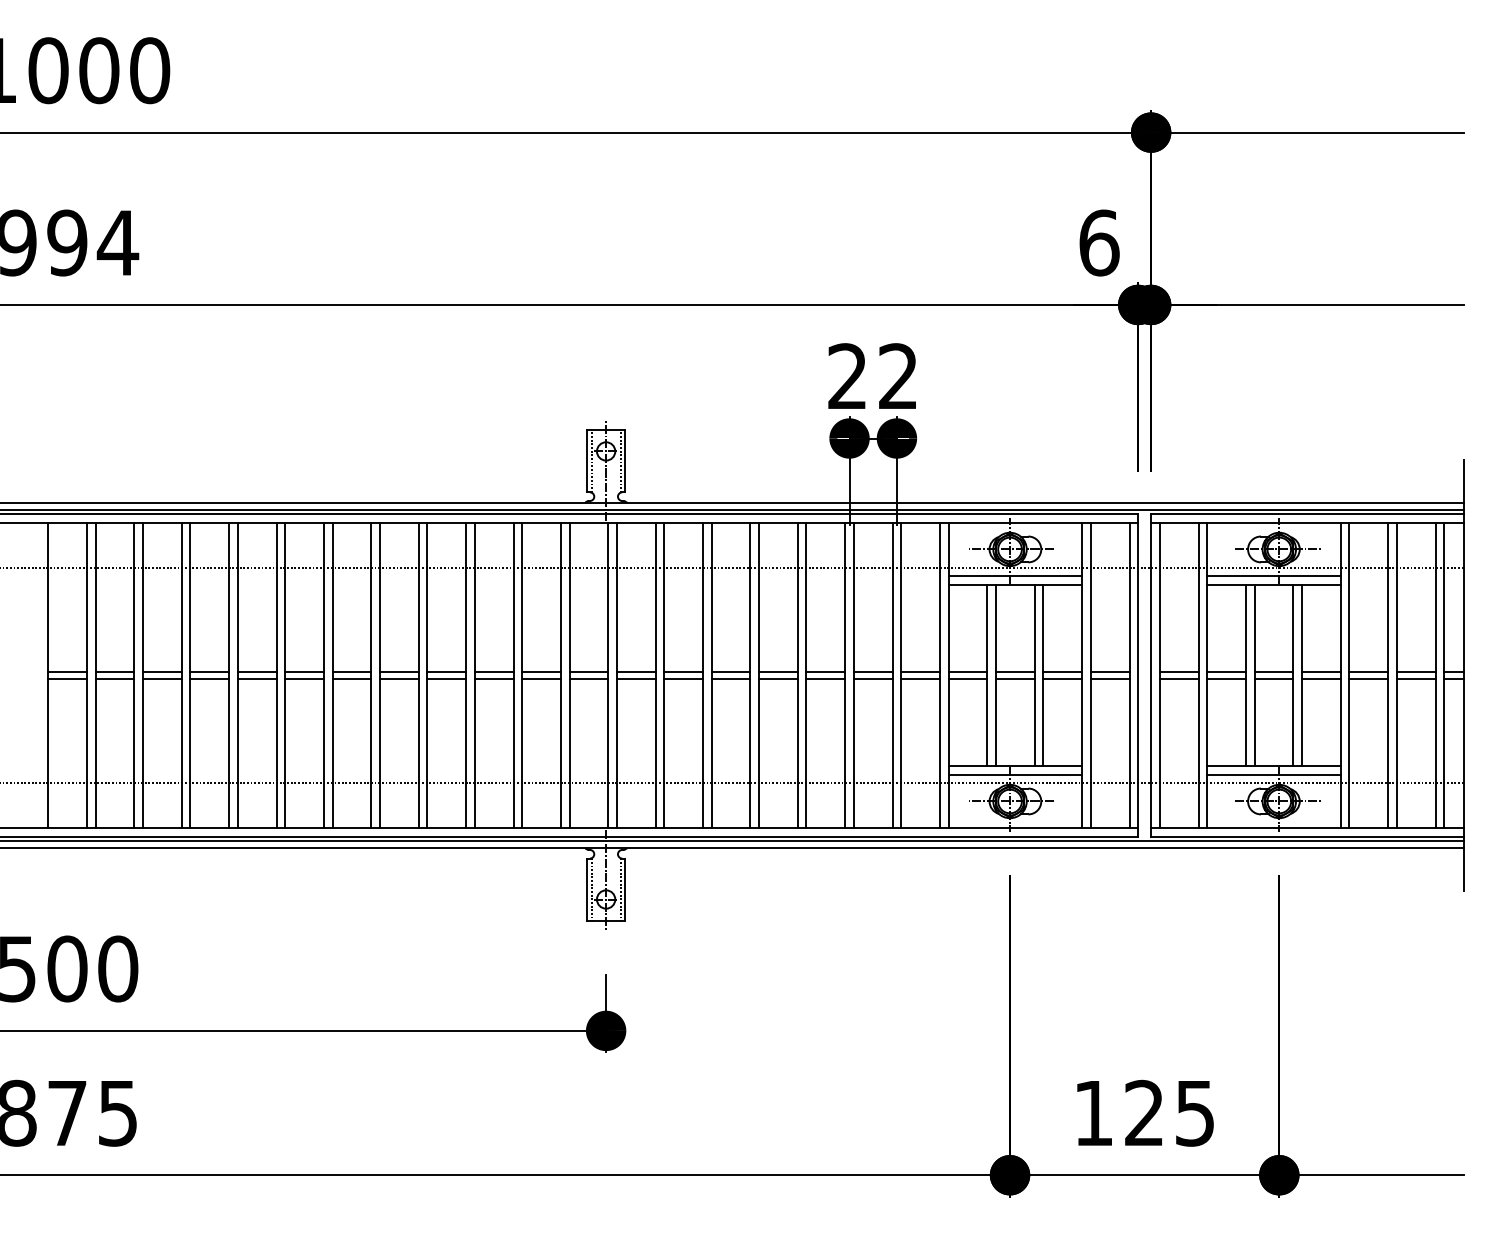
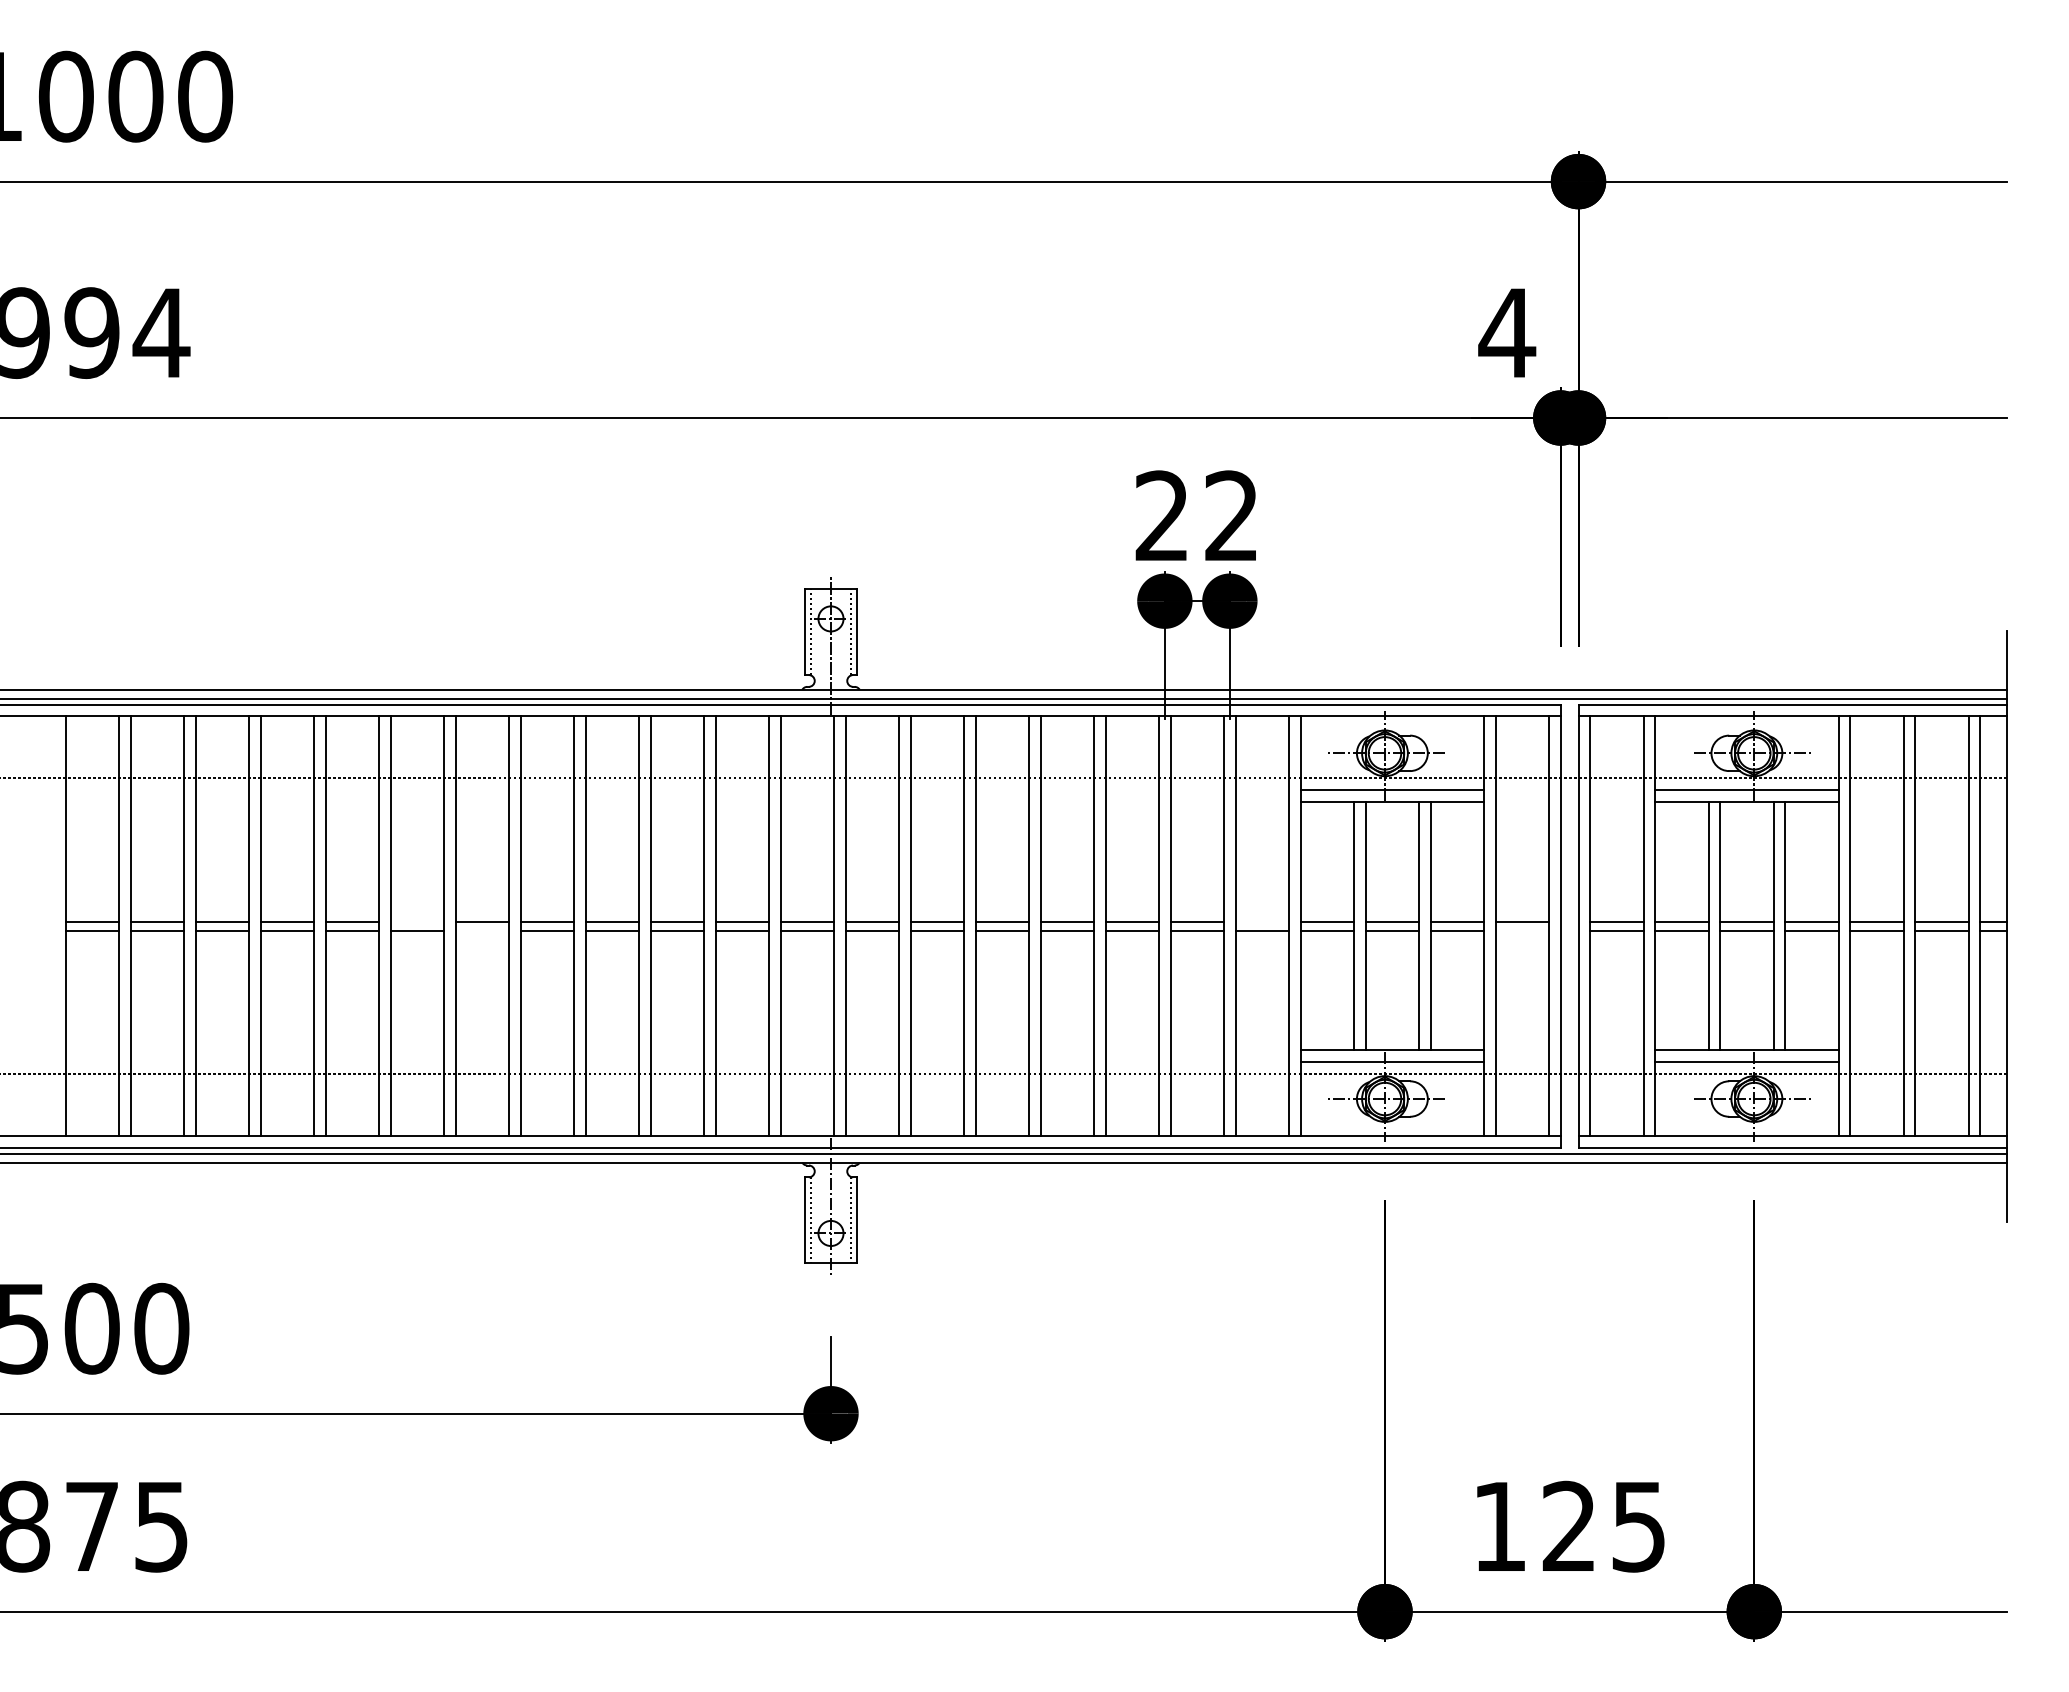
text: (1099, 242) -> (1507, 332), 6 -> 4
line: (303, 672) -> (416, 921), removed
line: (920, 672) -> (1261, 921), removed
line: (351, 678) -> (481, 930), removed
line: (1109, 678) -> (1521, 930), removed

